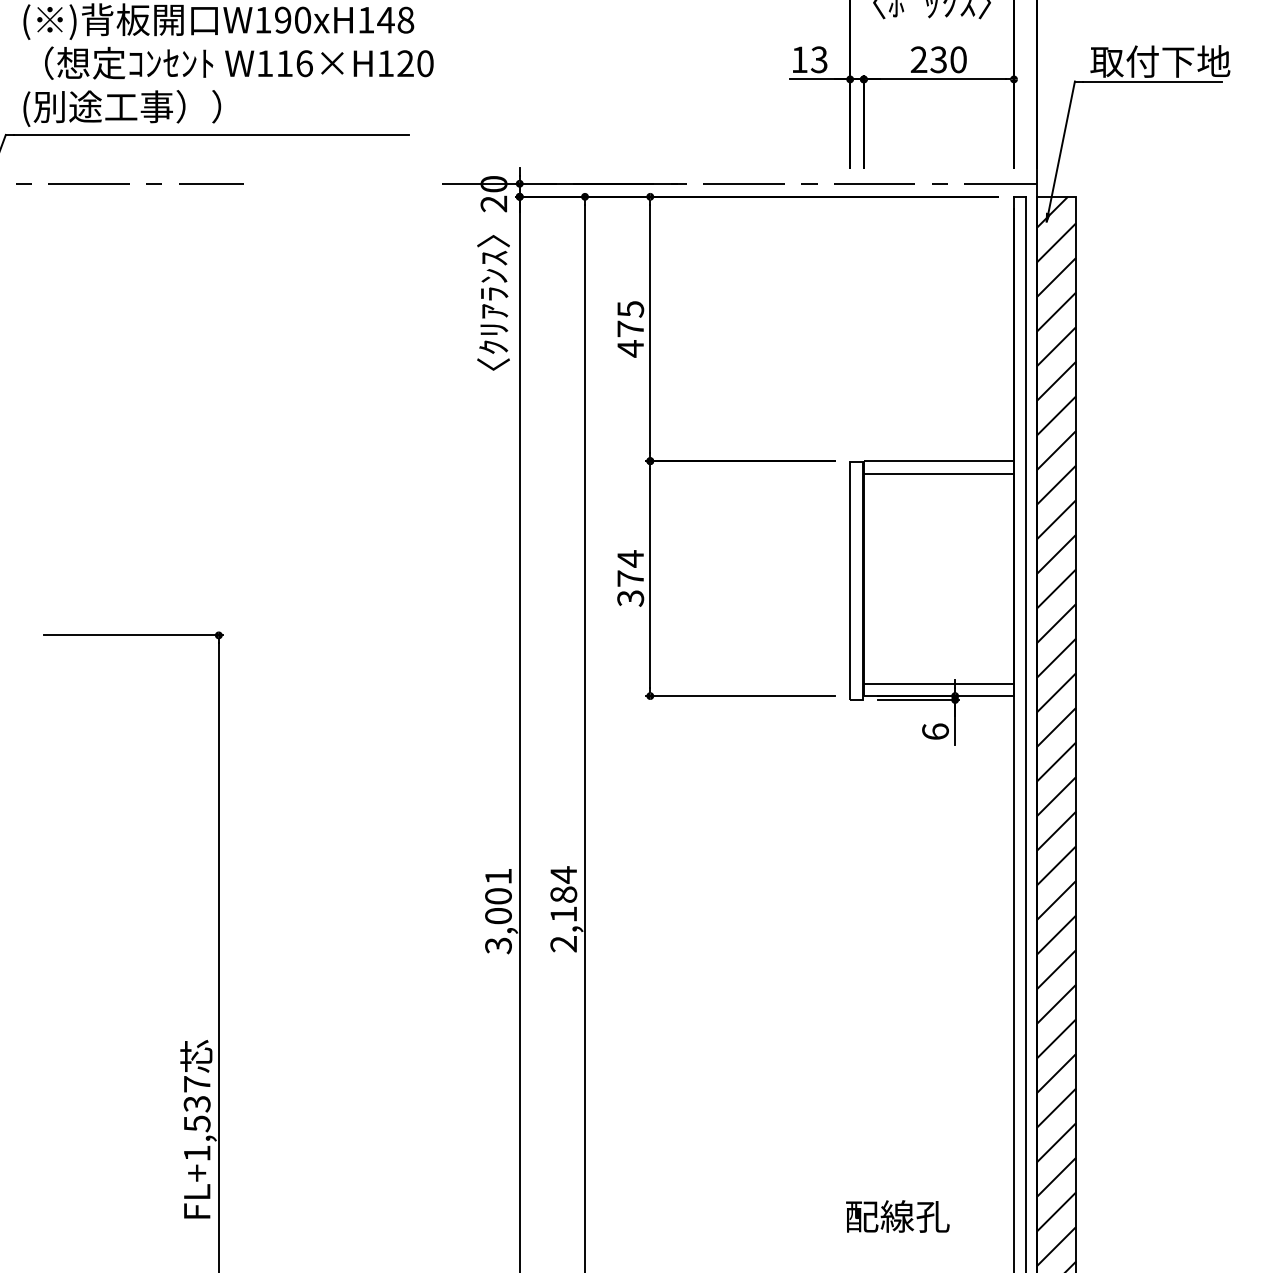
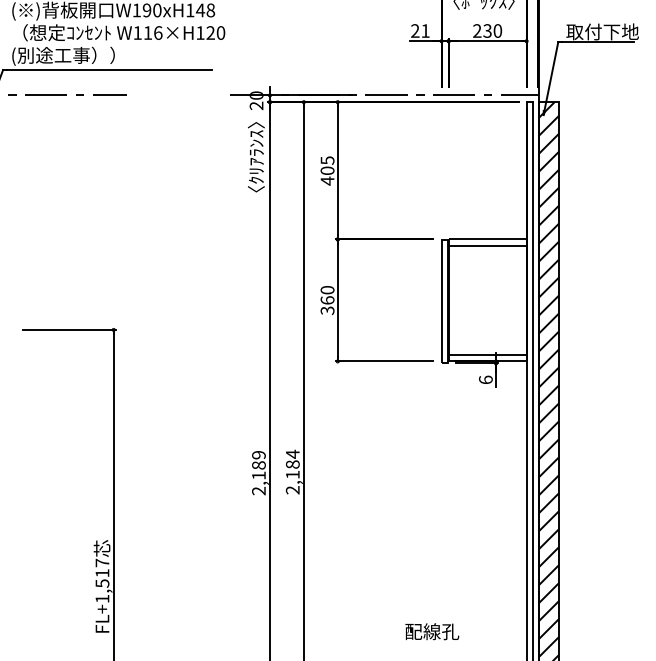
text: (809, 58) -> (420, 30), 13 -> 21
text: (630, 328) -> (327, 170), 475 -> 405
text: (630, 567) -> (327, 294), 374 -> 360
text: (497, 911) -> (258, 473), 3,001 -> 2,189
text: (197, 1104) -> (102, 573), FL+1,537 -> FL+1,517
text: (898, 1216) -> (432, 631), moved

